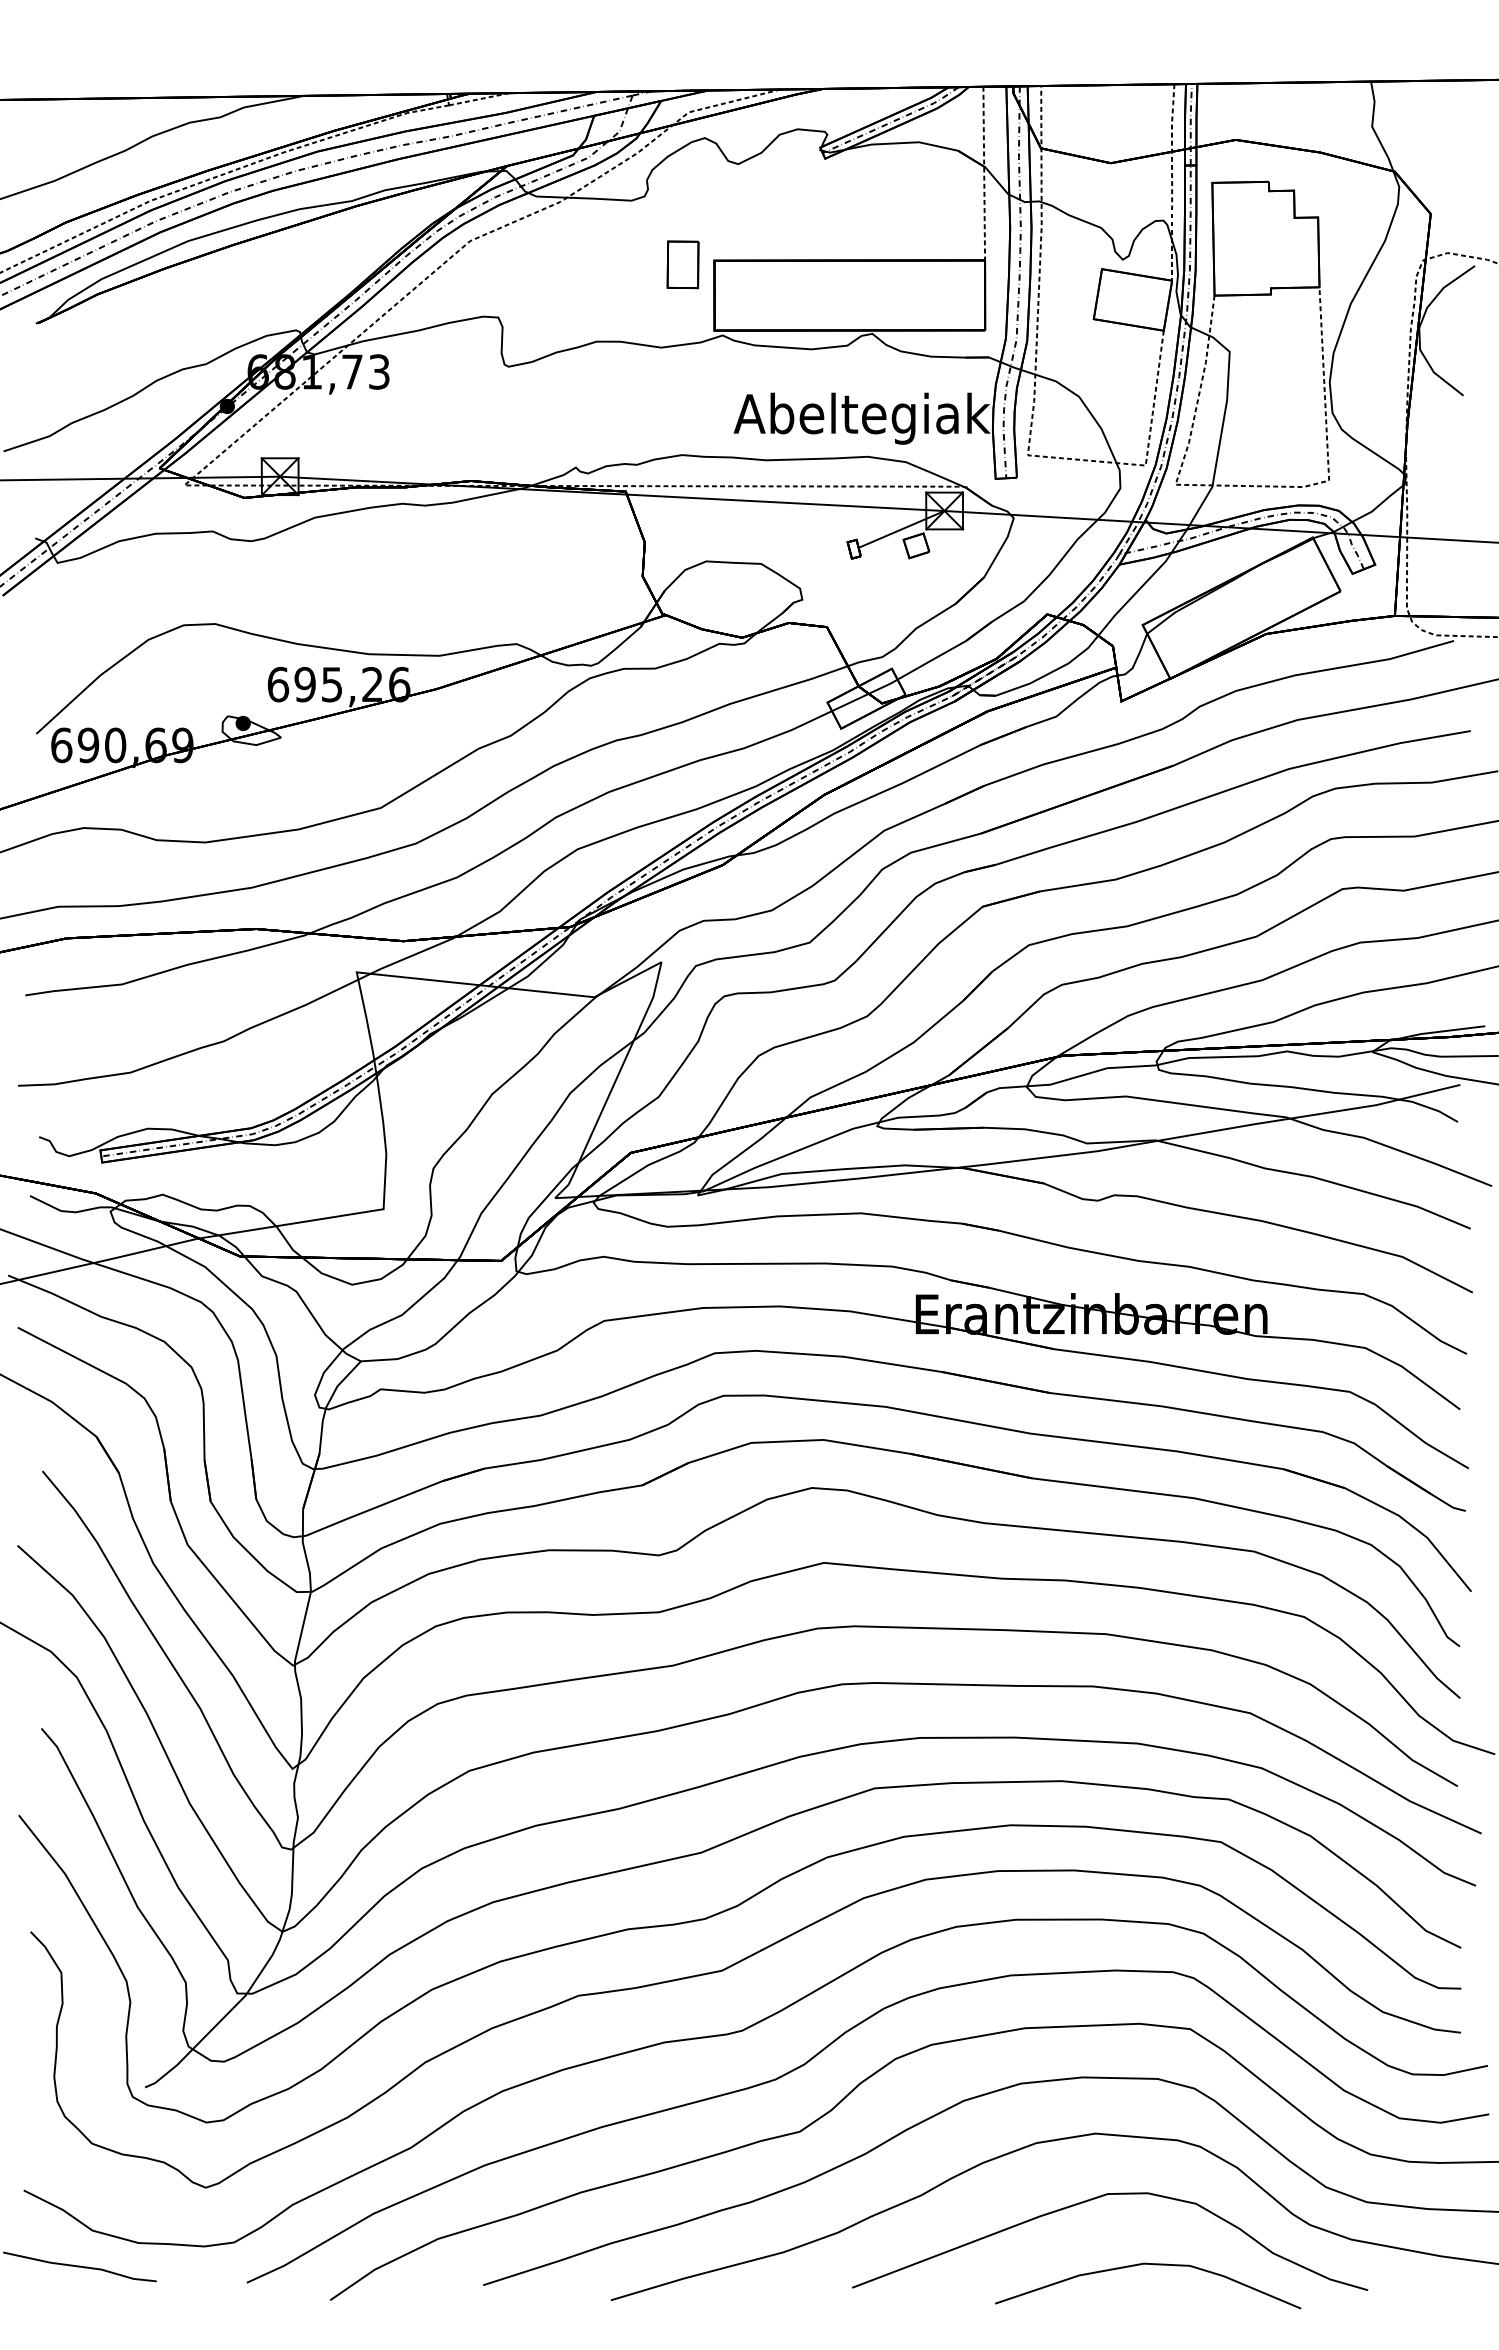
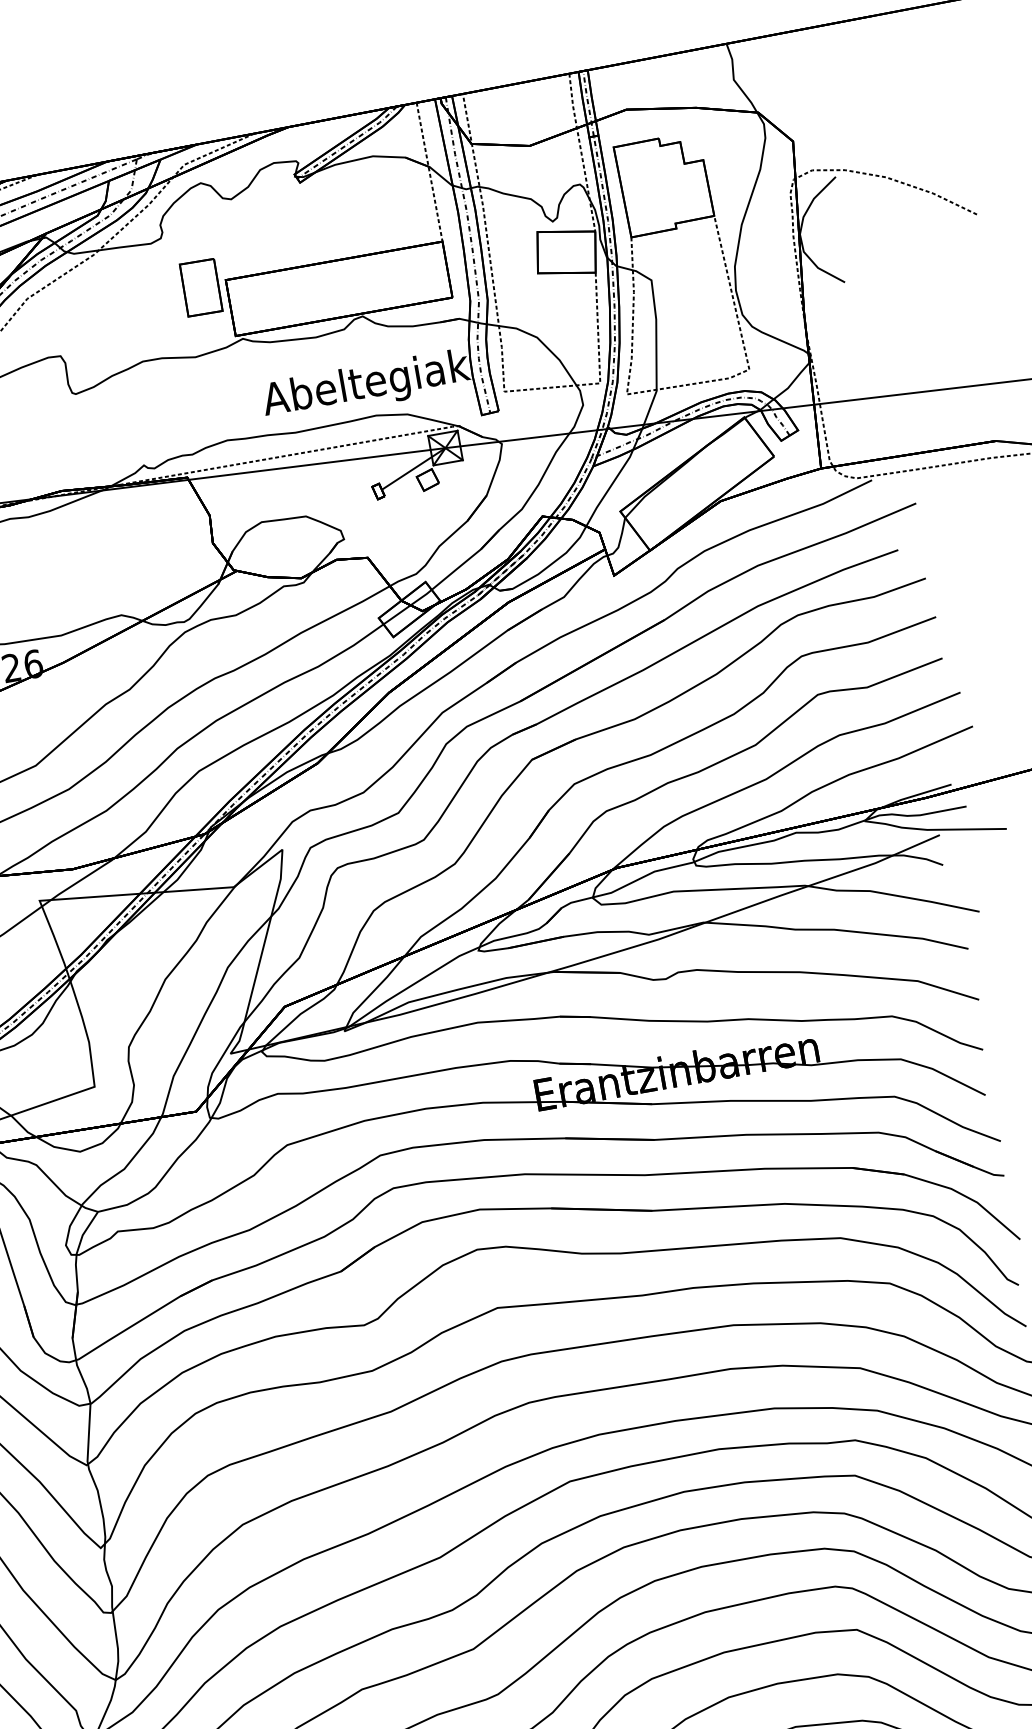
part: (682, 264) -> (200, 287), size x1.4

